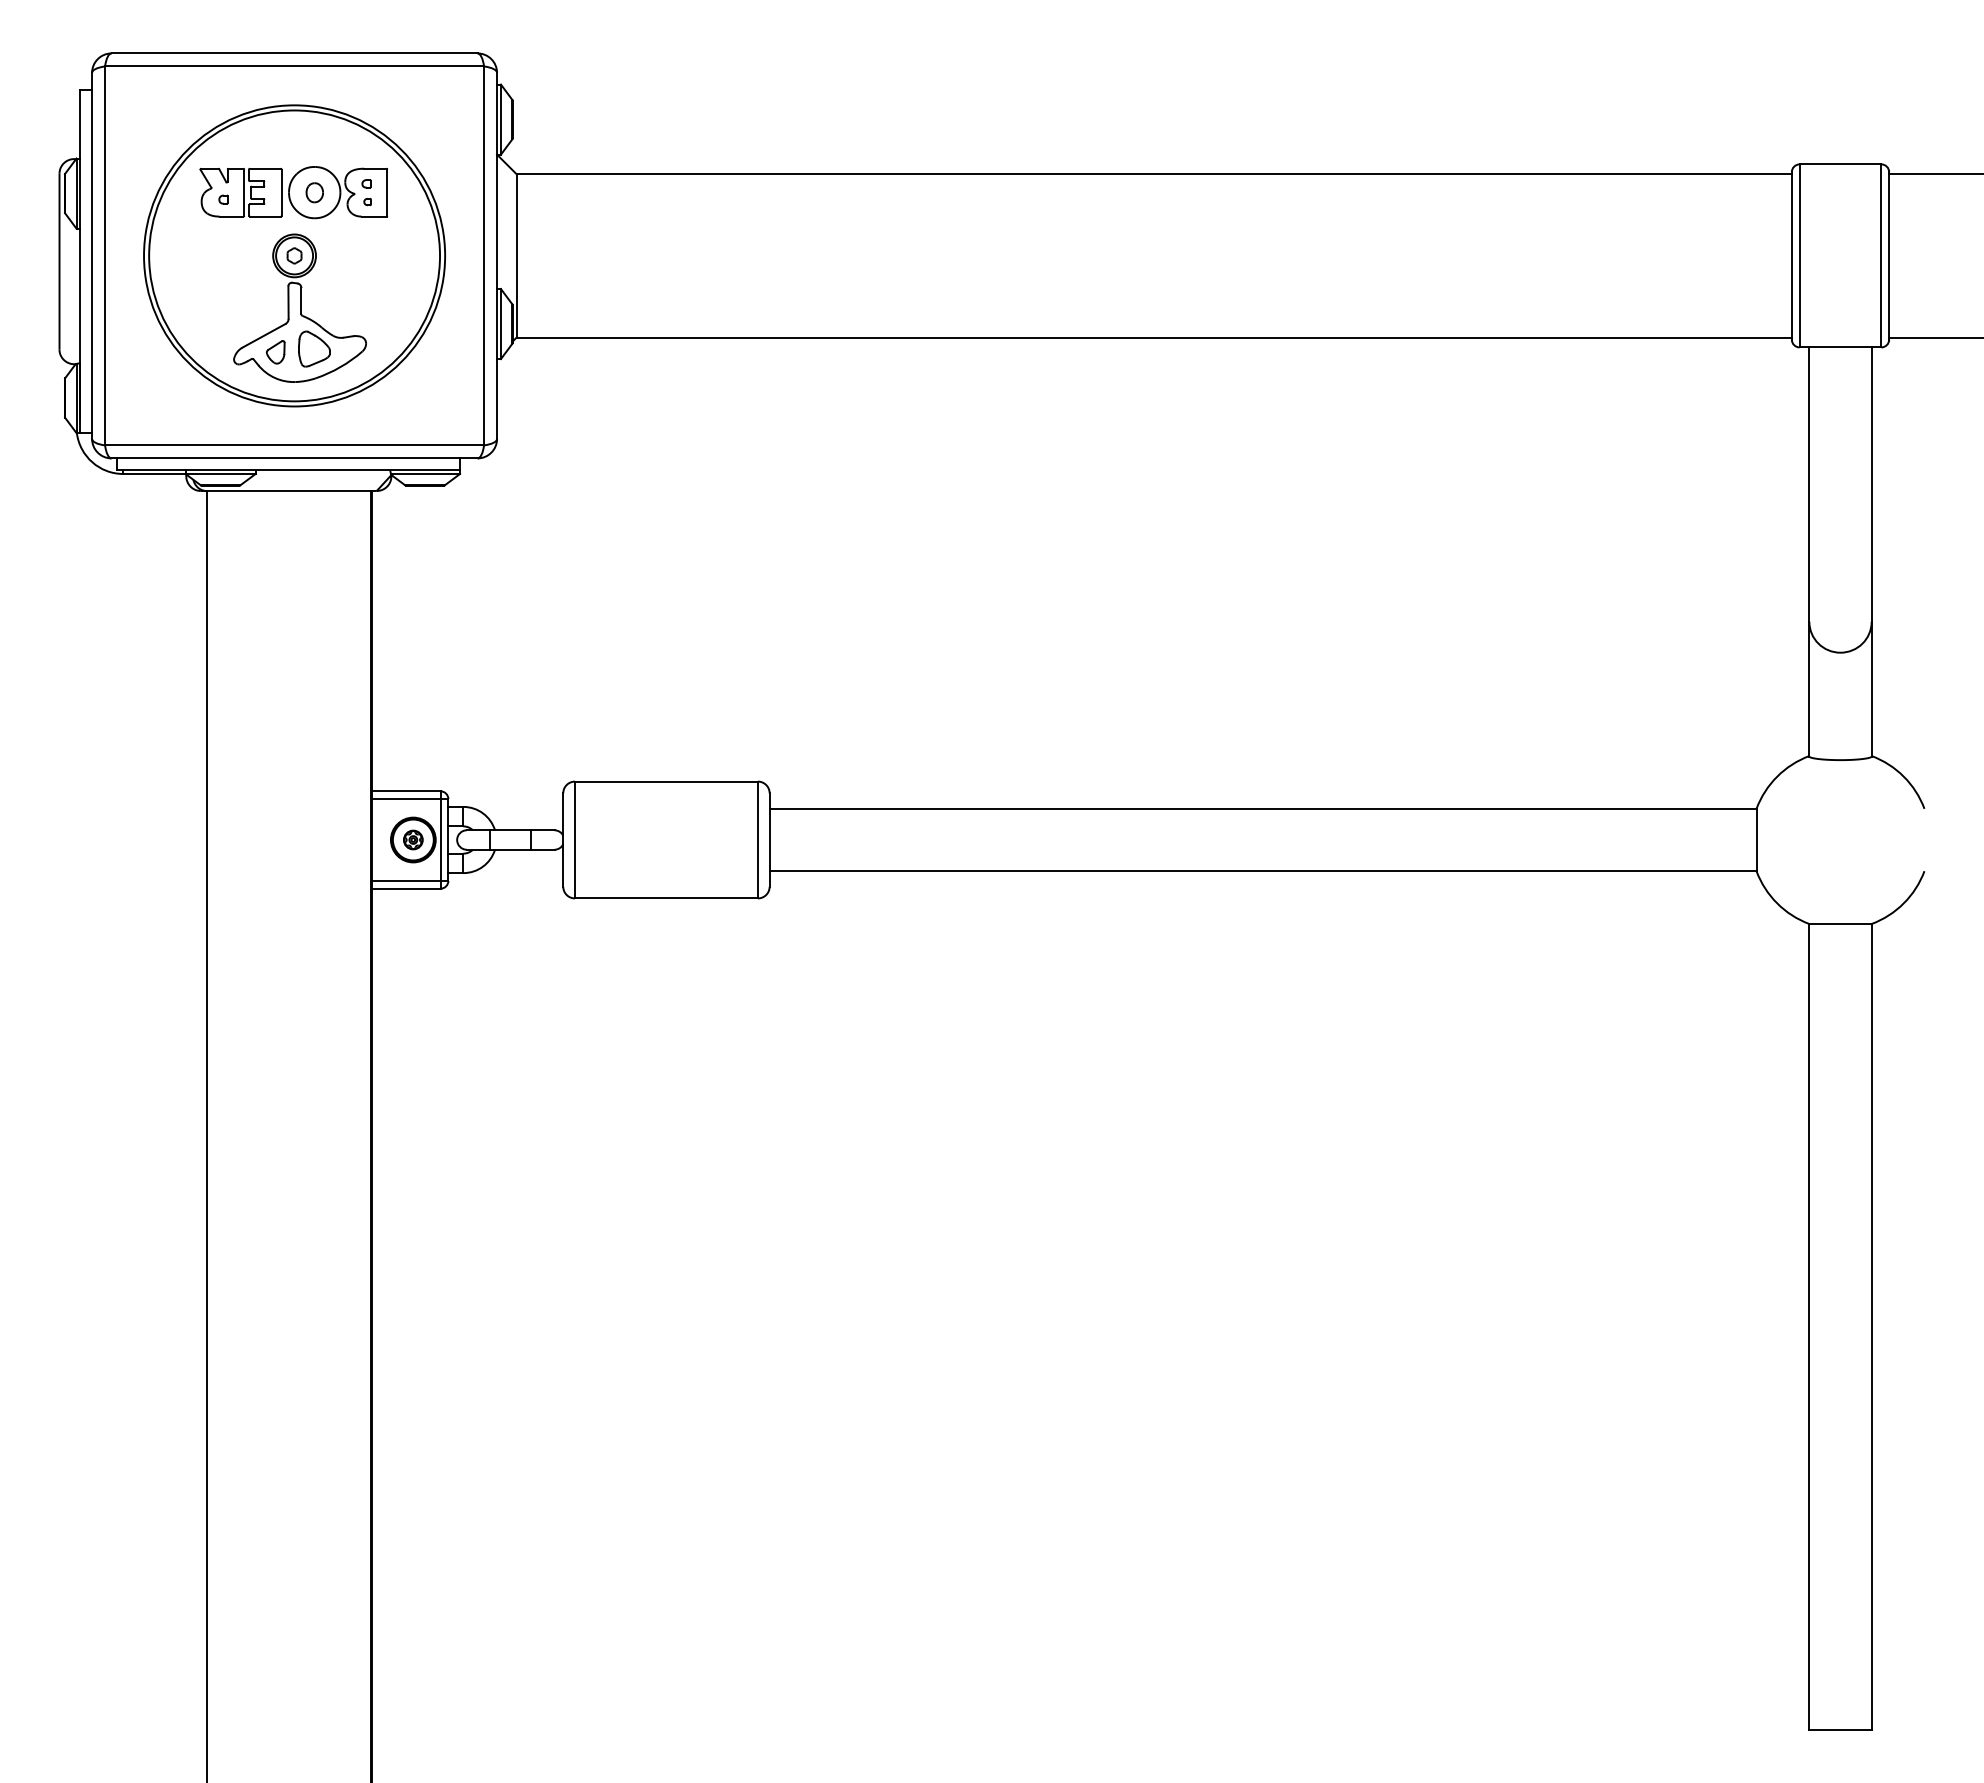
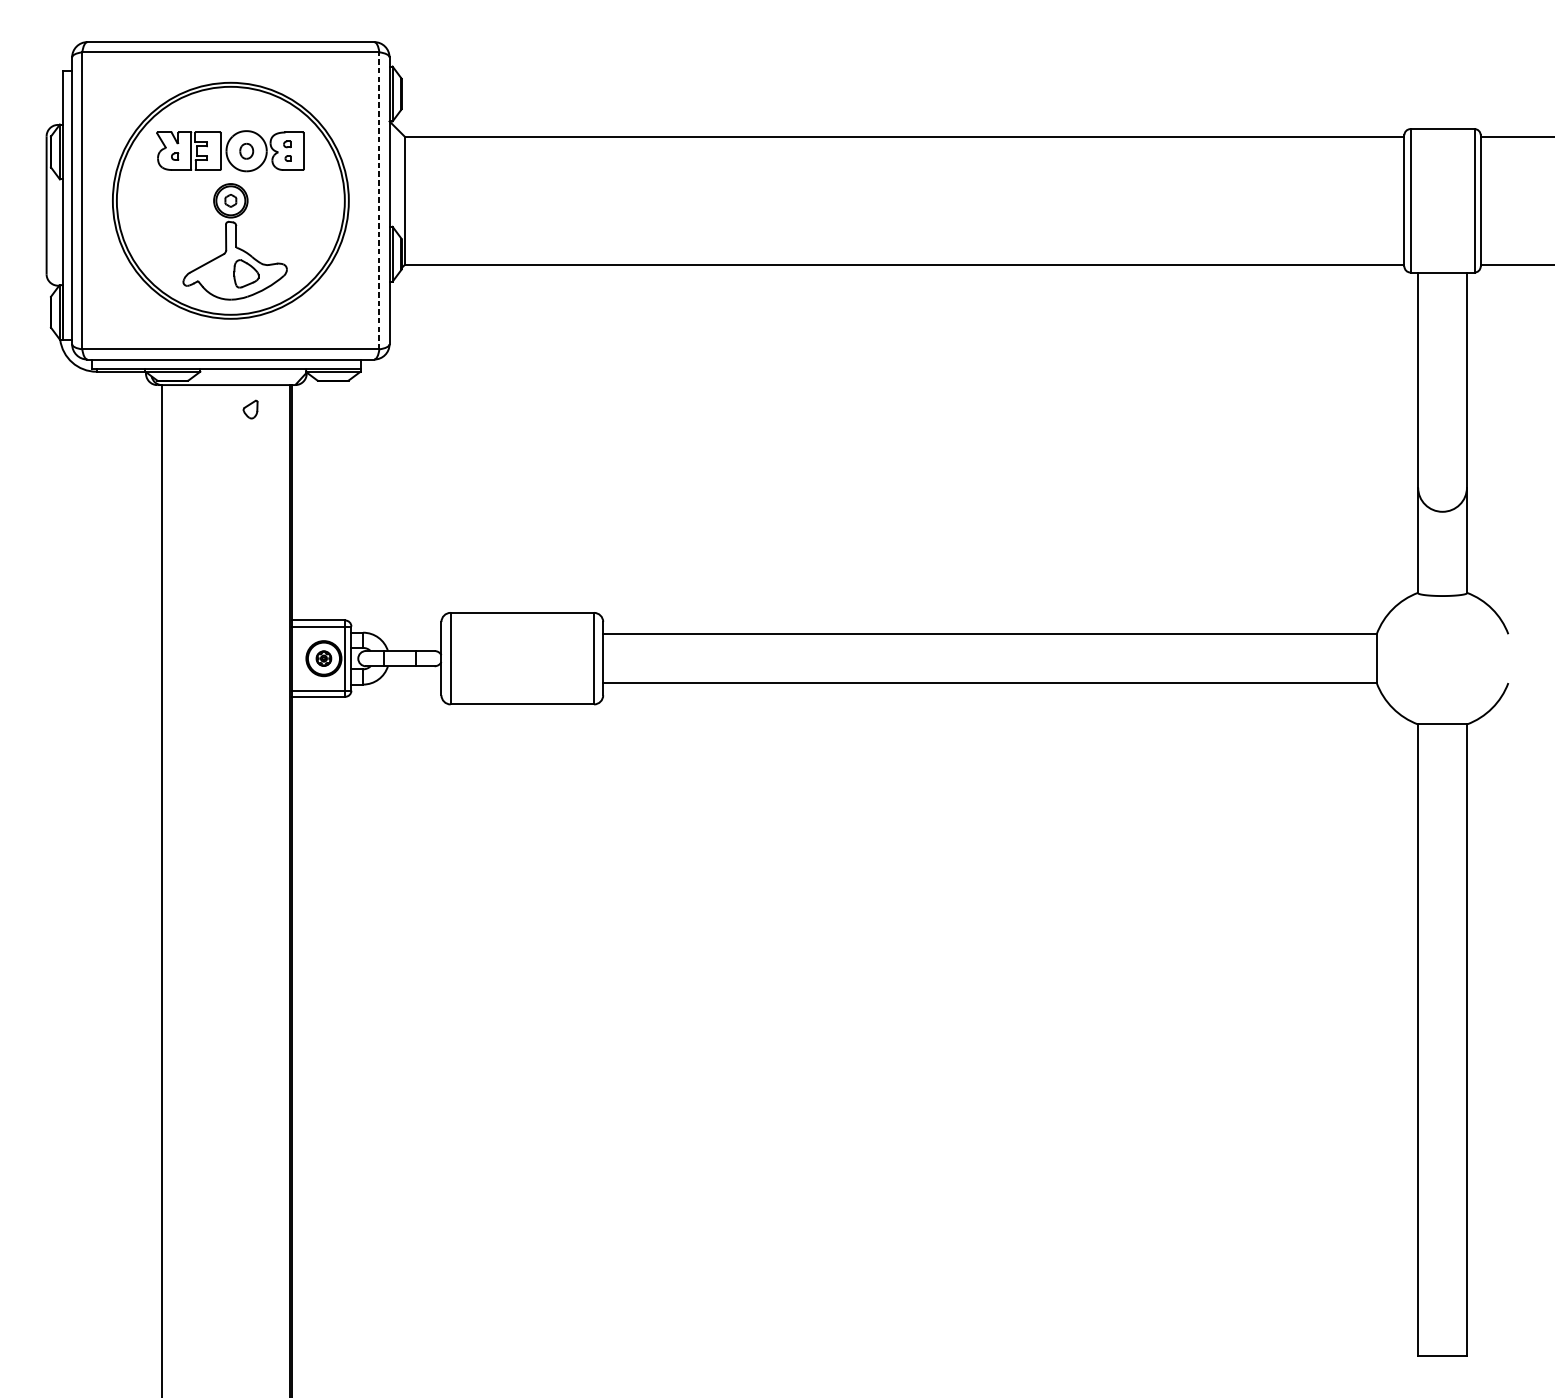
line: (484, 255) -> (379, 200), solid -> dashed
part: (275, 352) -> (250, 409), moved

